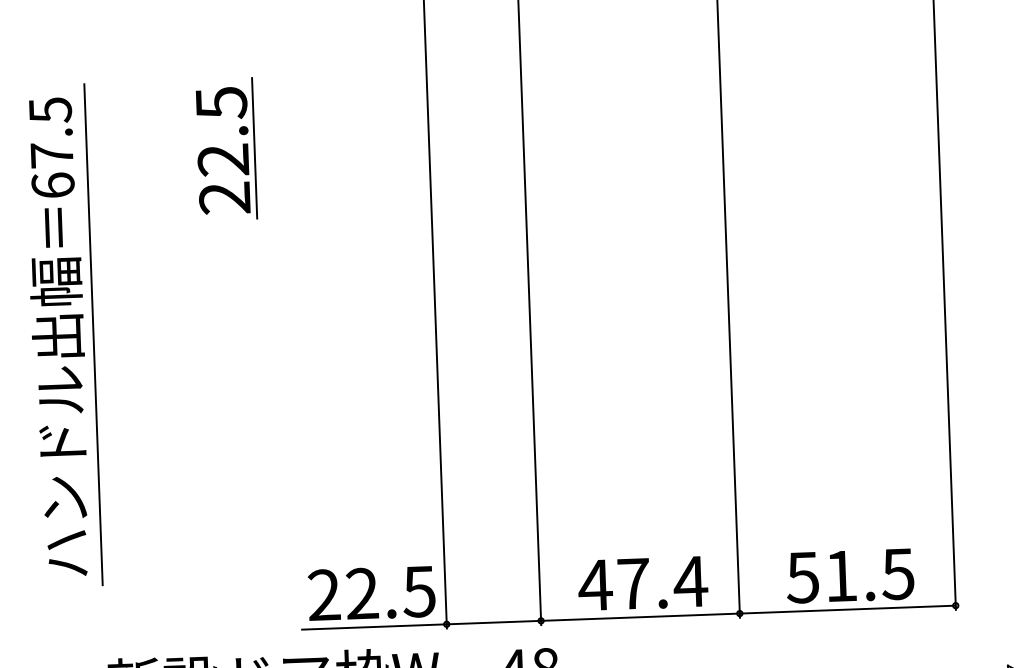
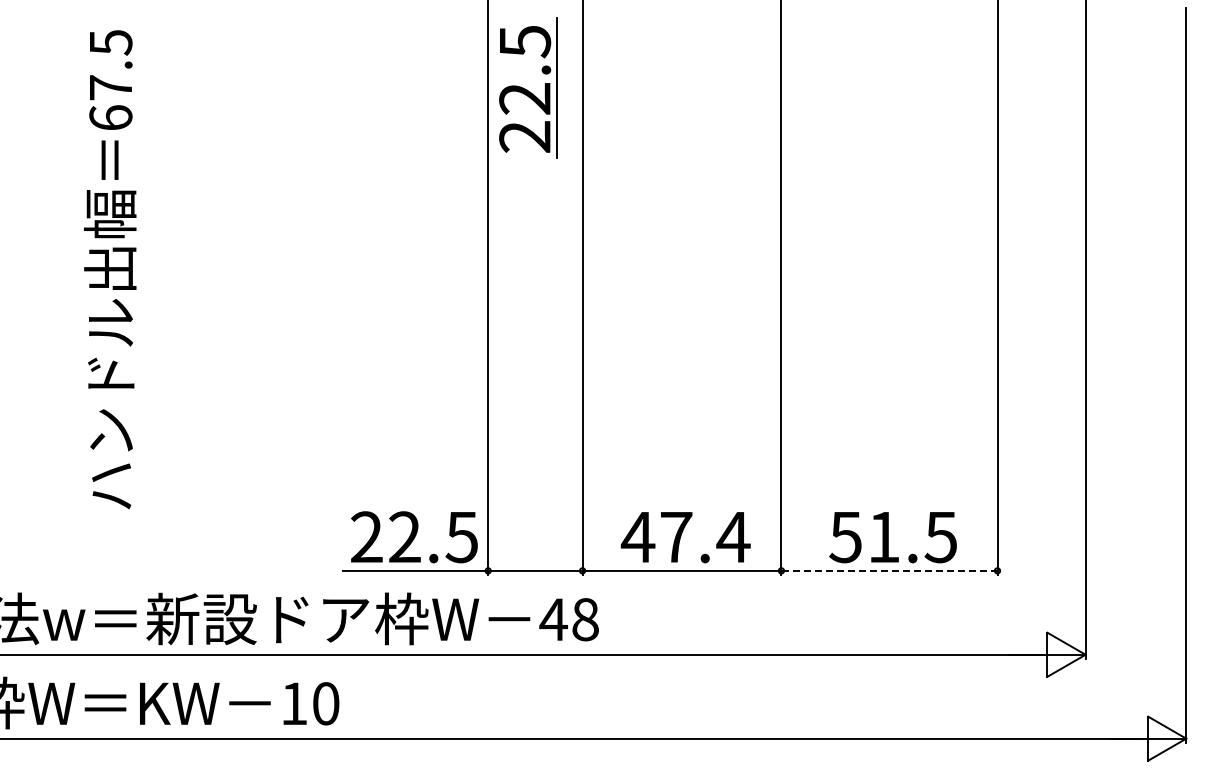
part: (226, 148) -> (528, 87), moved
line: (93, 334) -> (145, 268), removed
line: (846, 609) -> (888, 570), solid -> dashed

